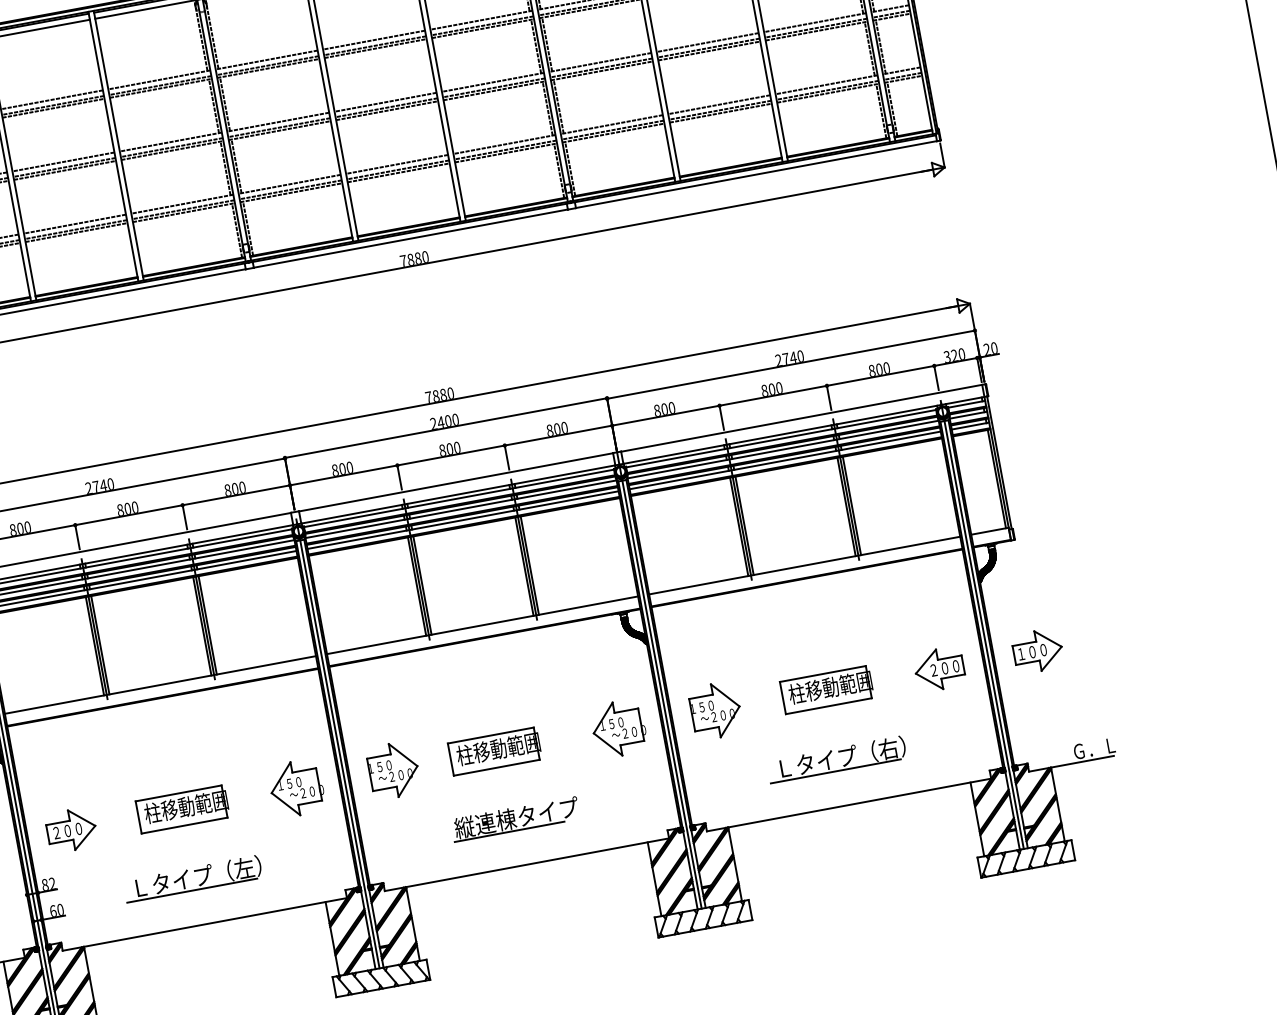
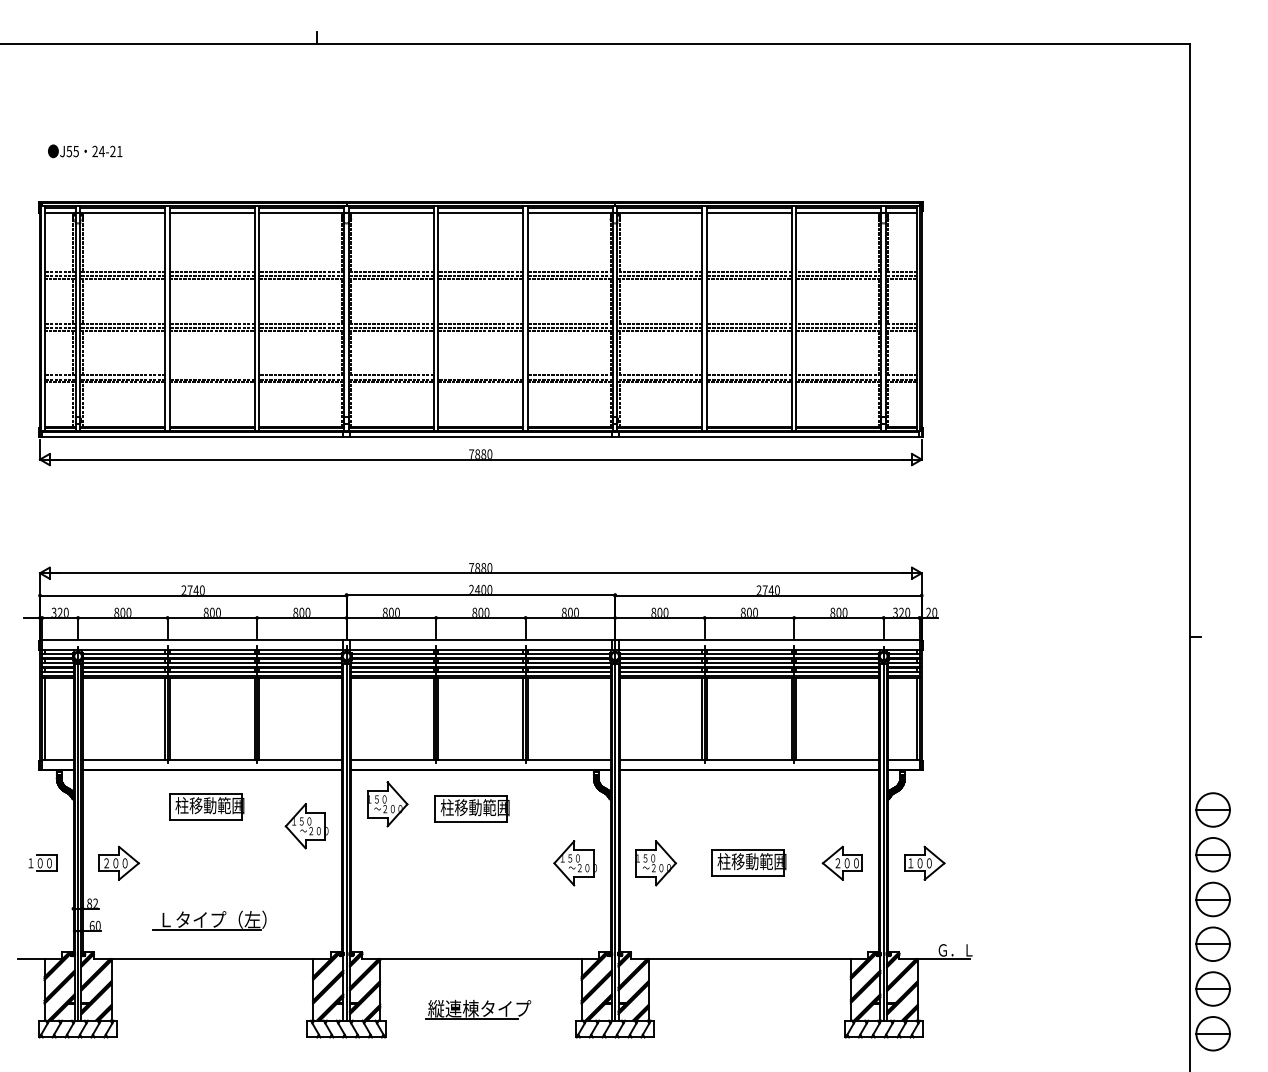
line: (396, 164) -> (480, 375), removed
line: (74, 224) -> (211, 375), removed
part: (494, 750) -> (471, 808), moved
part: (836, 759) -> (746, 920), removed
part: (393, 770) -> (387, 804), moved
part: (296, 788) -> (306, 826), moved
part: (182, 808) -> (206, 806), moved
part: (515, 818) -> (478, 1009), moved

